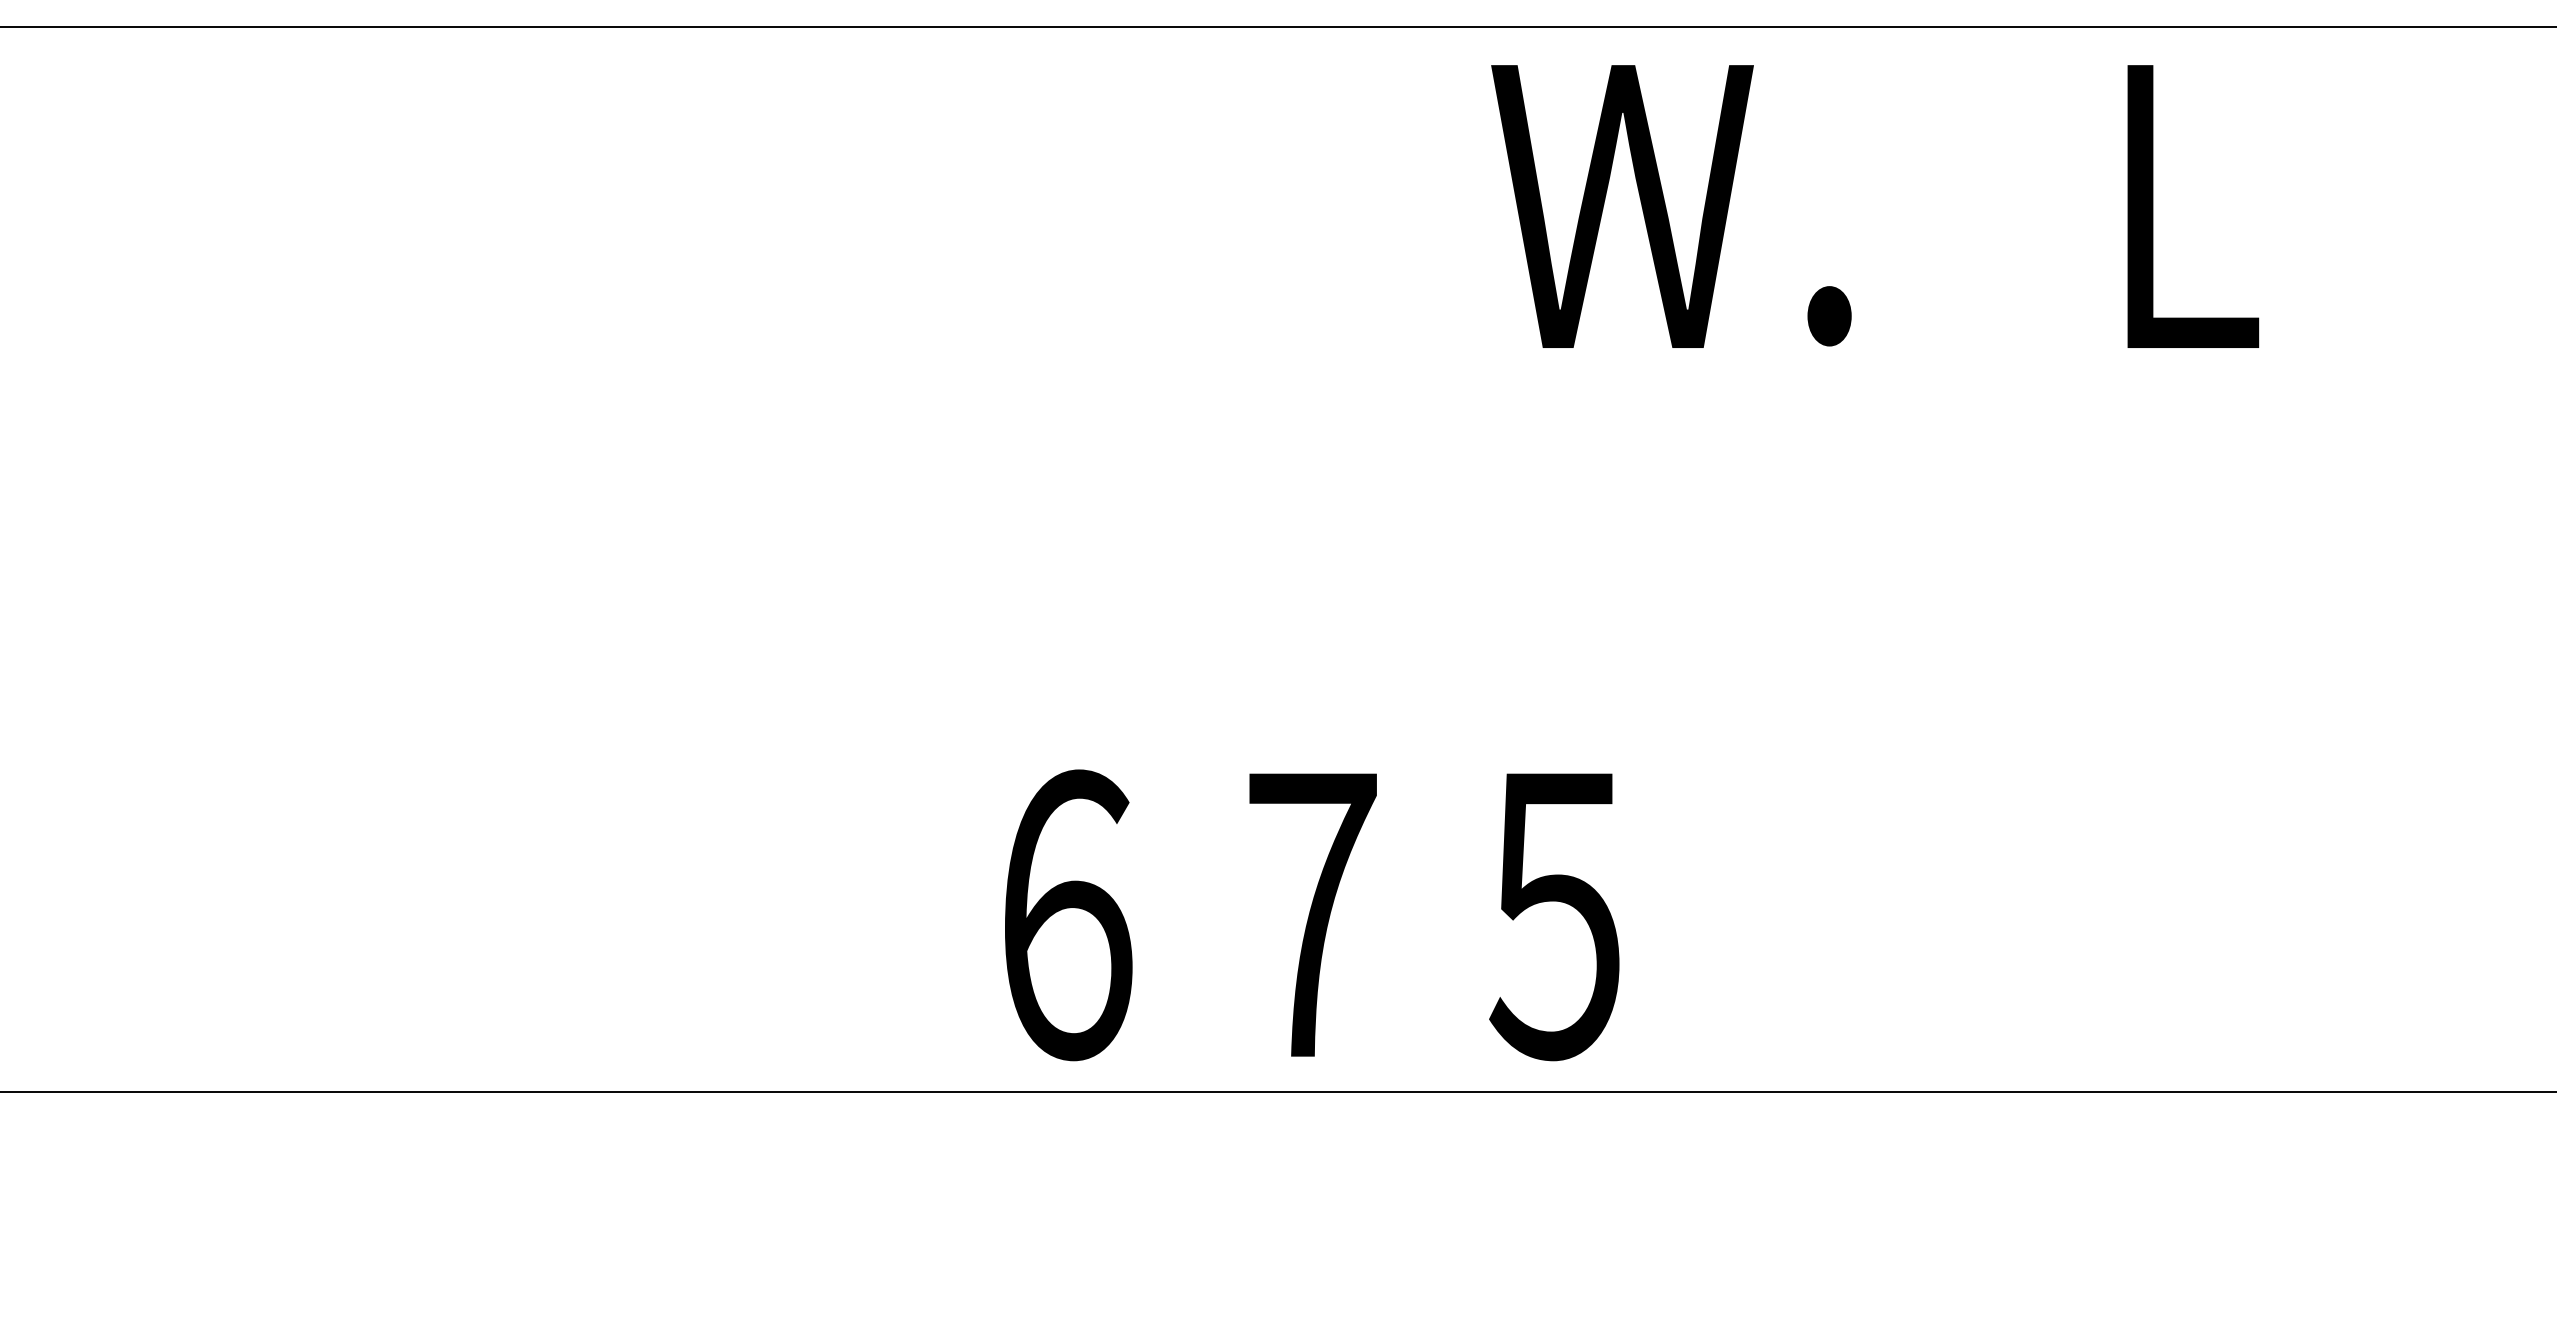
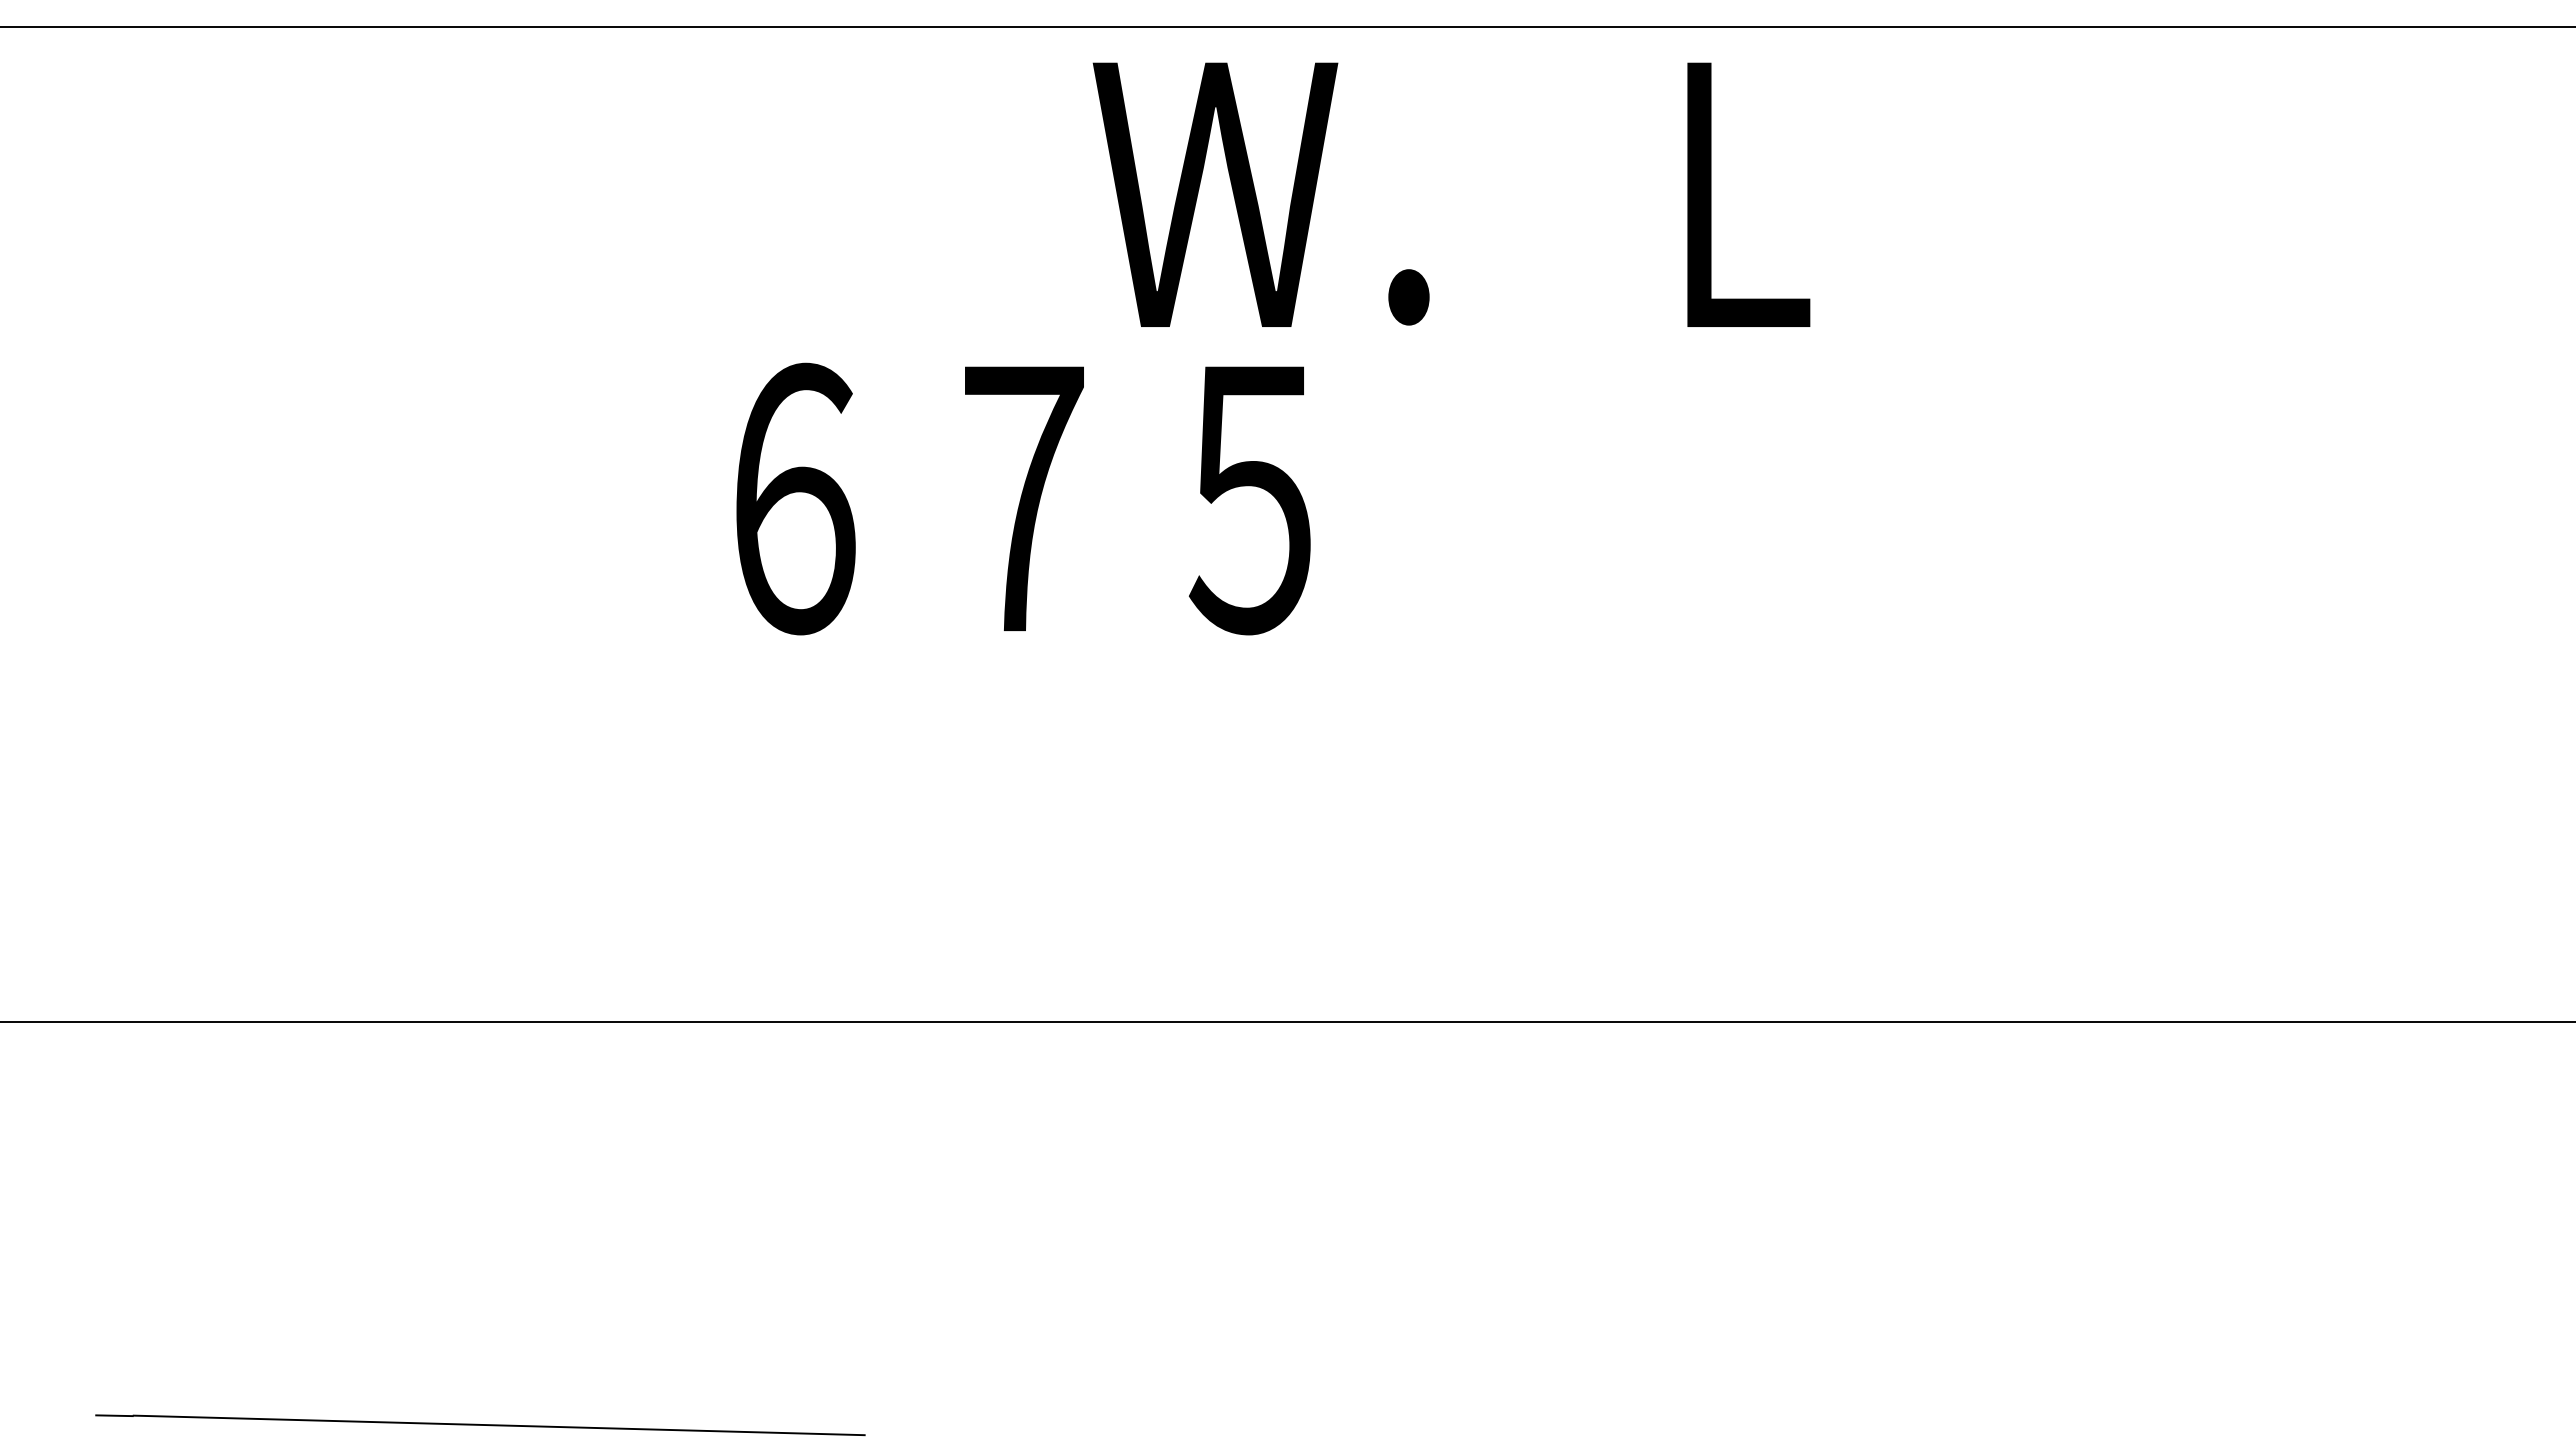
text: (1875, 206) -> (1451, 194), moved
text: (1312, 914) -> (1023, 498), moved

